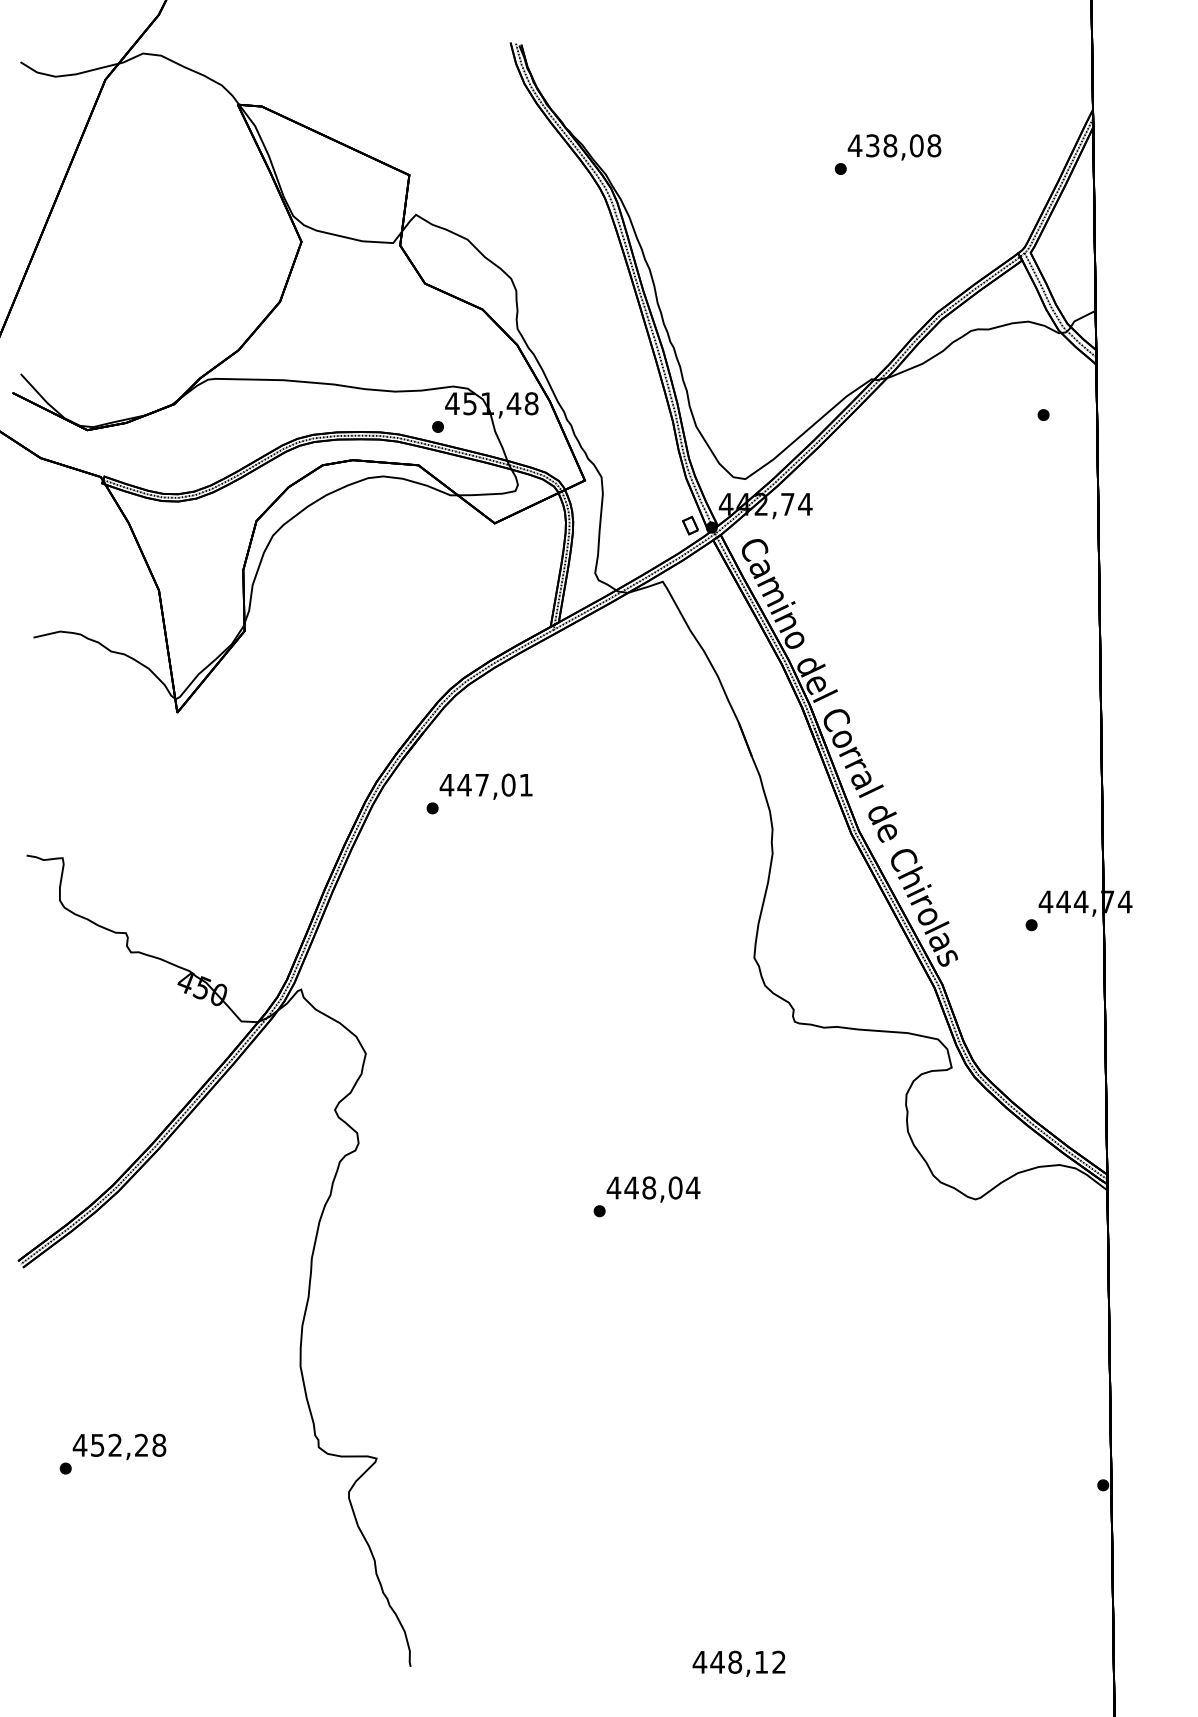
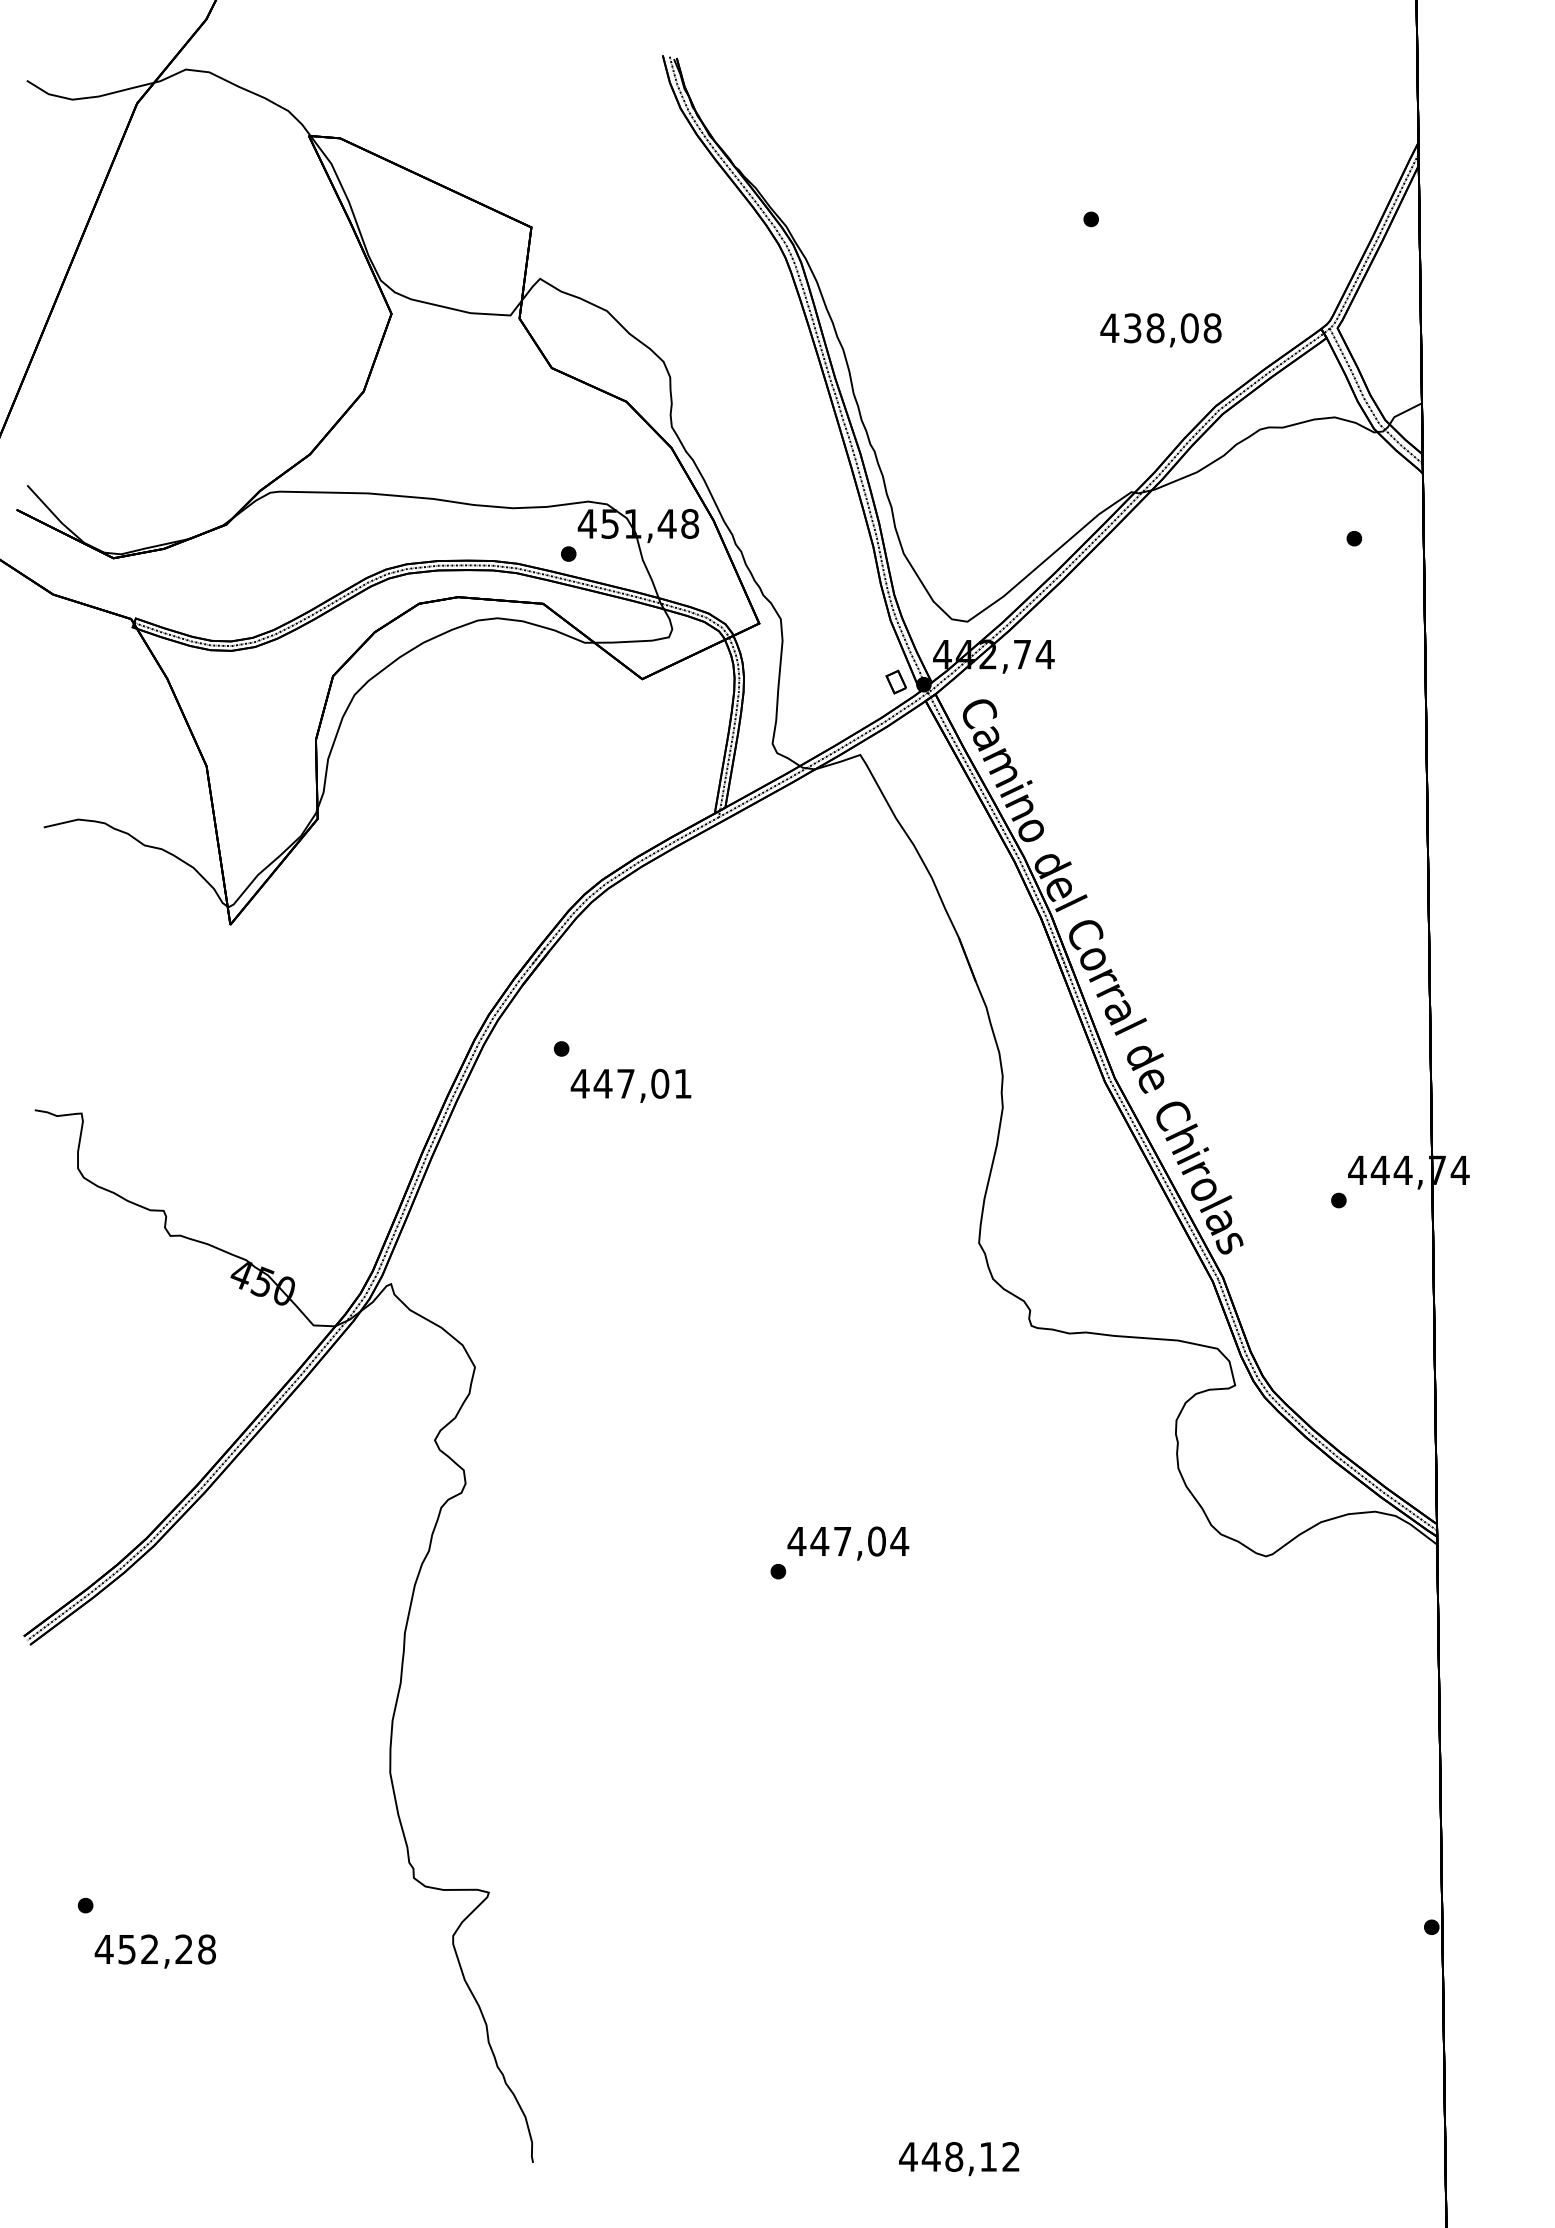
text: (894, 147) -> (1160, 330), moved
text: (485, 786) -> (630, 1085), moved
text: (649, 1187) -> (842, 1541), 448,04 -> 447,04
text: (118, 1446) -> (154, 1951), moved

